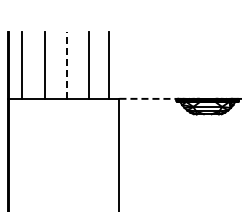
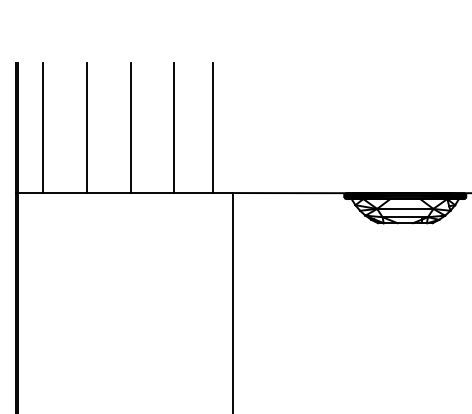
line: (67, 64) -> (131, 126), dashed -> solid
line: (149, 98) -> (291, 192), dashed -> solid

